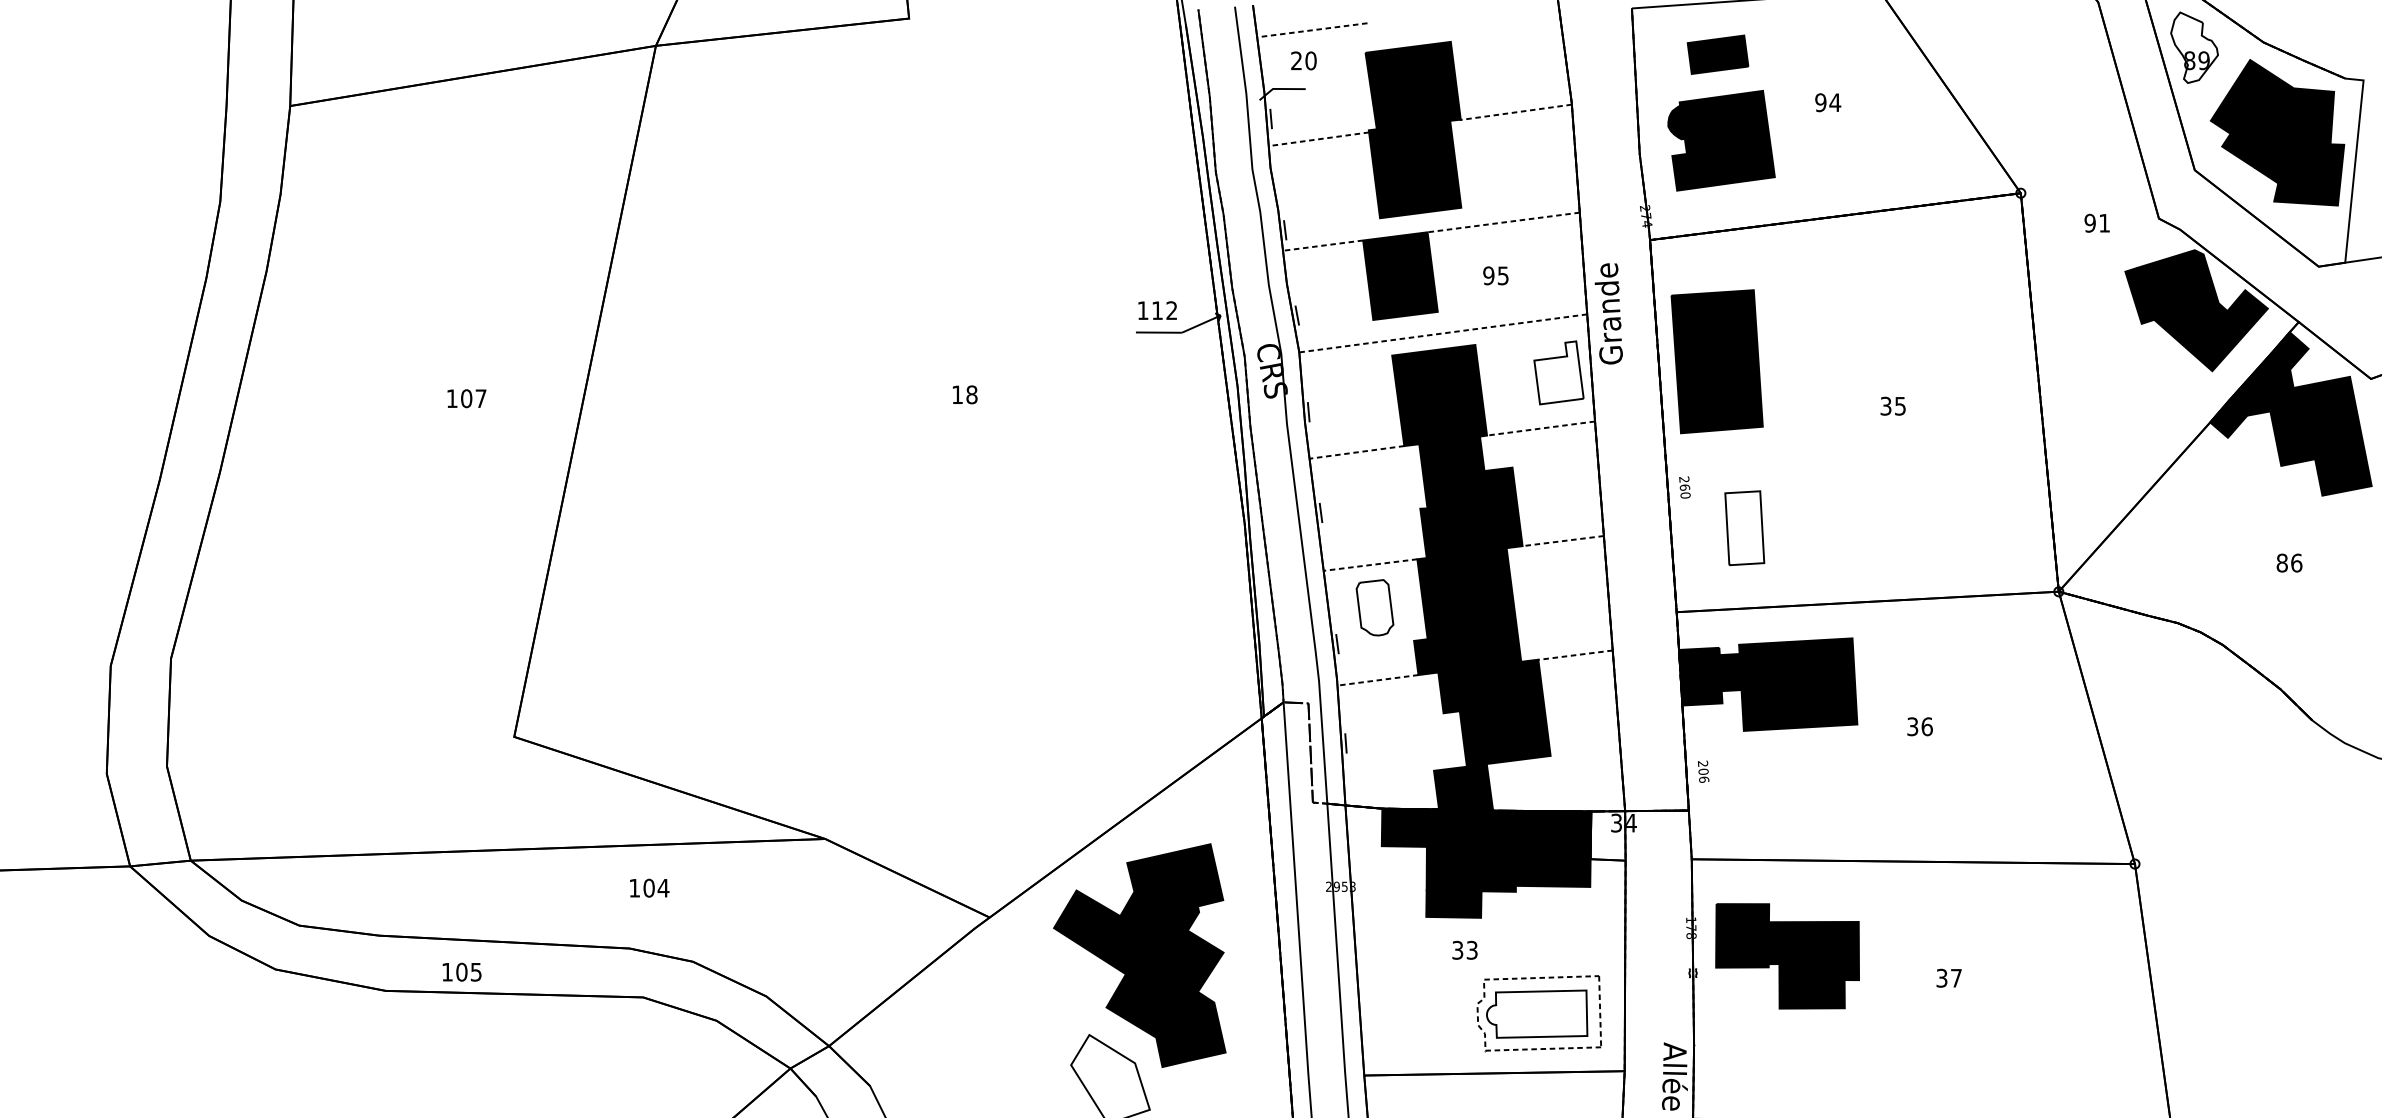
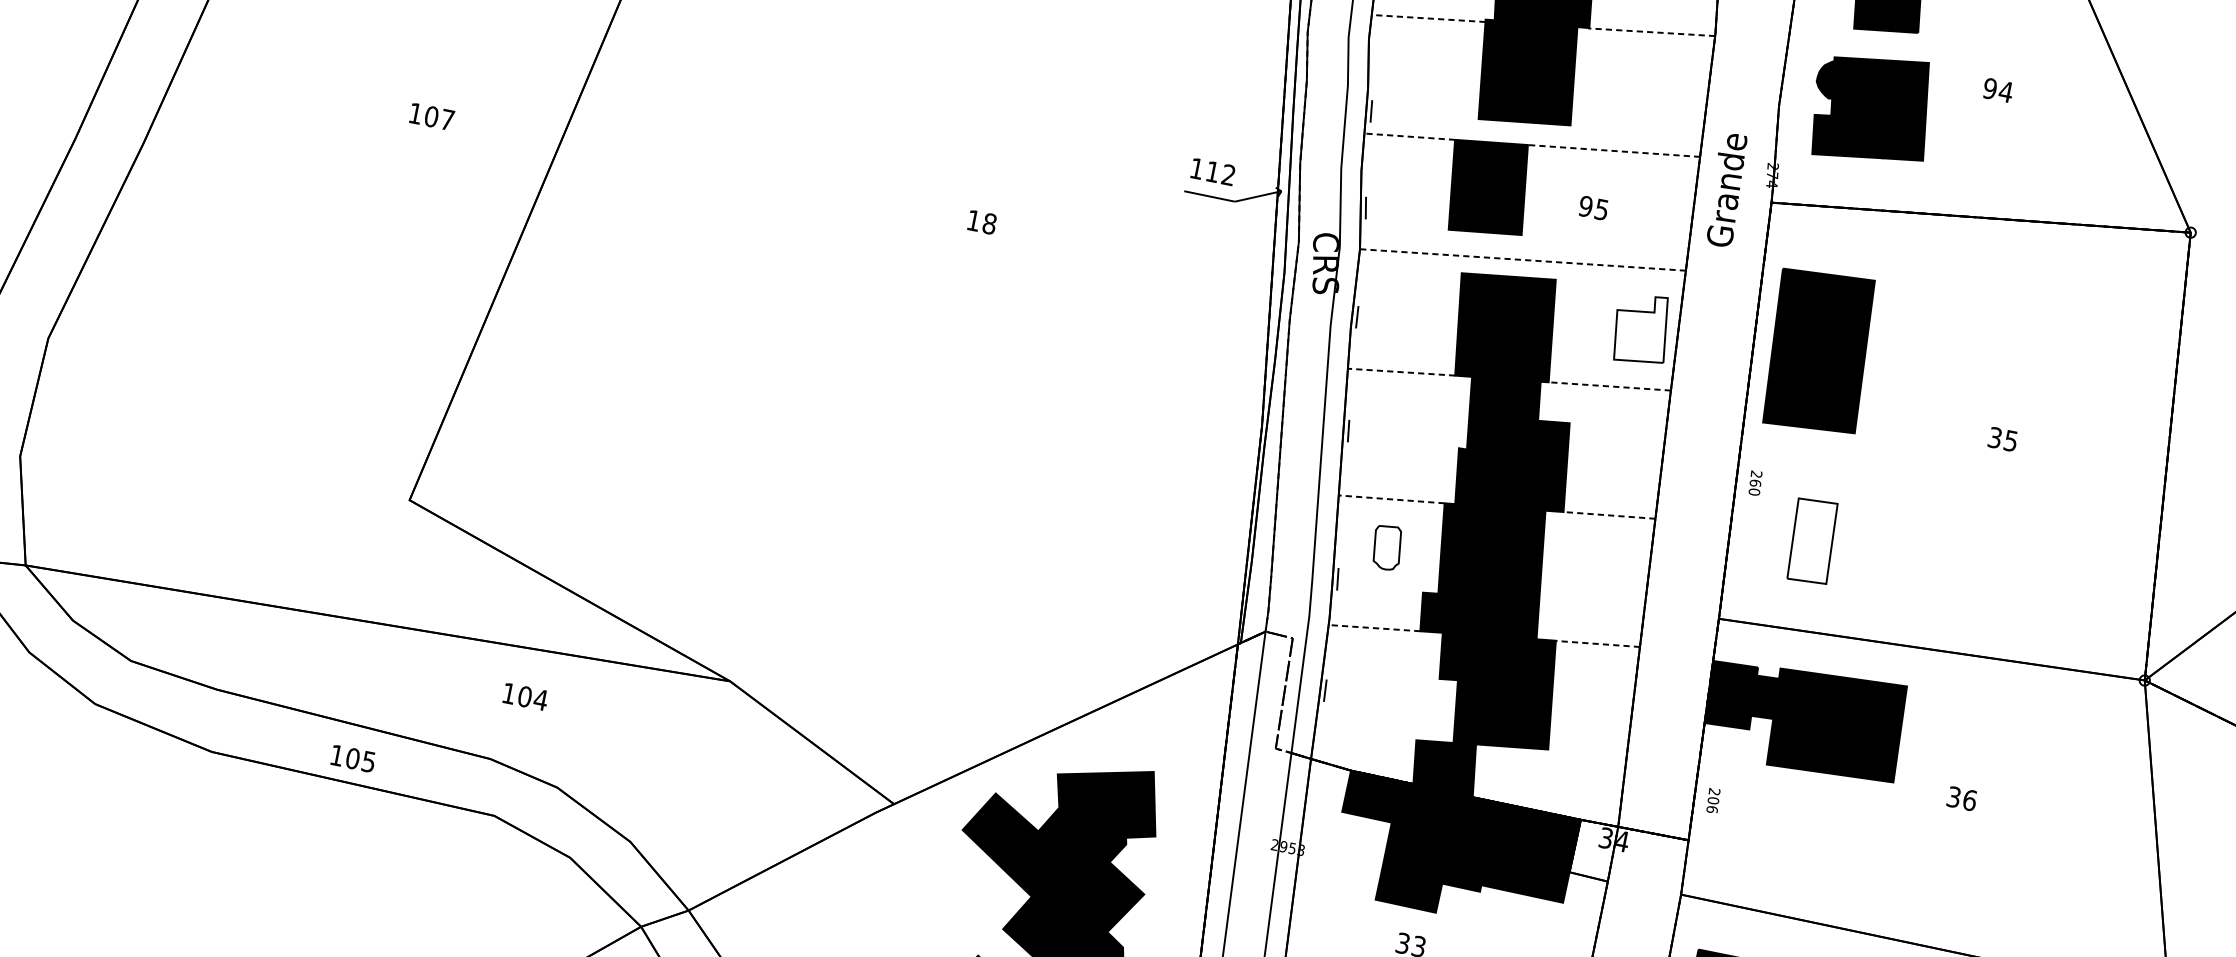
text: (1608, 313) -> (1726, 189), moved
part: (1374, 607) -> (1386, 547), size x0.7
text: (461, 971) -> (352, 757), moved

